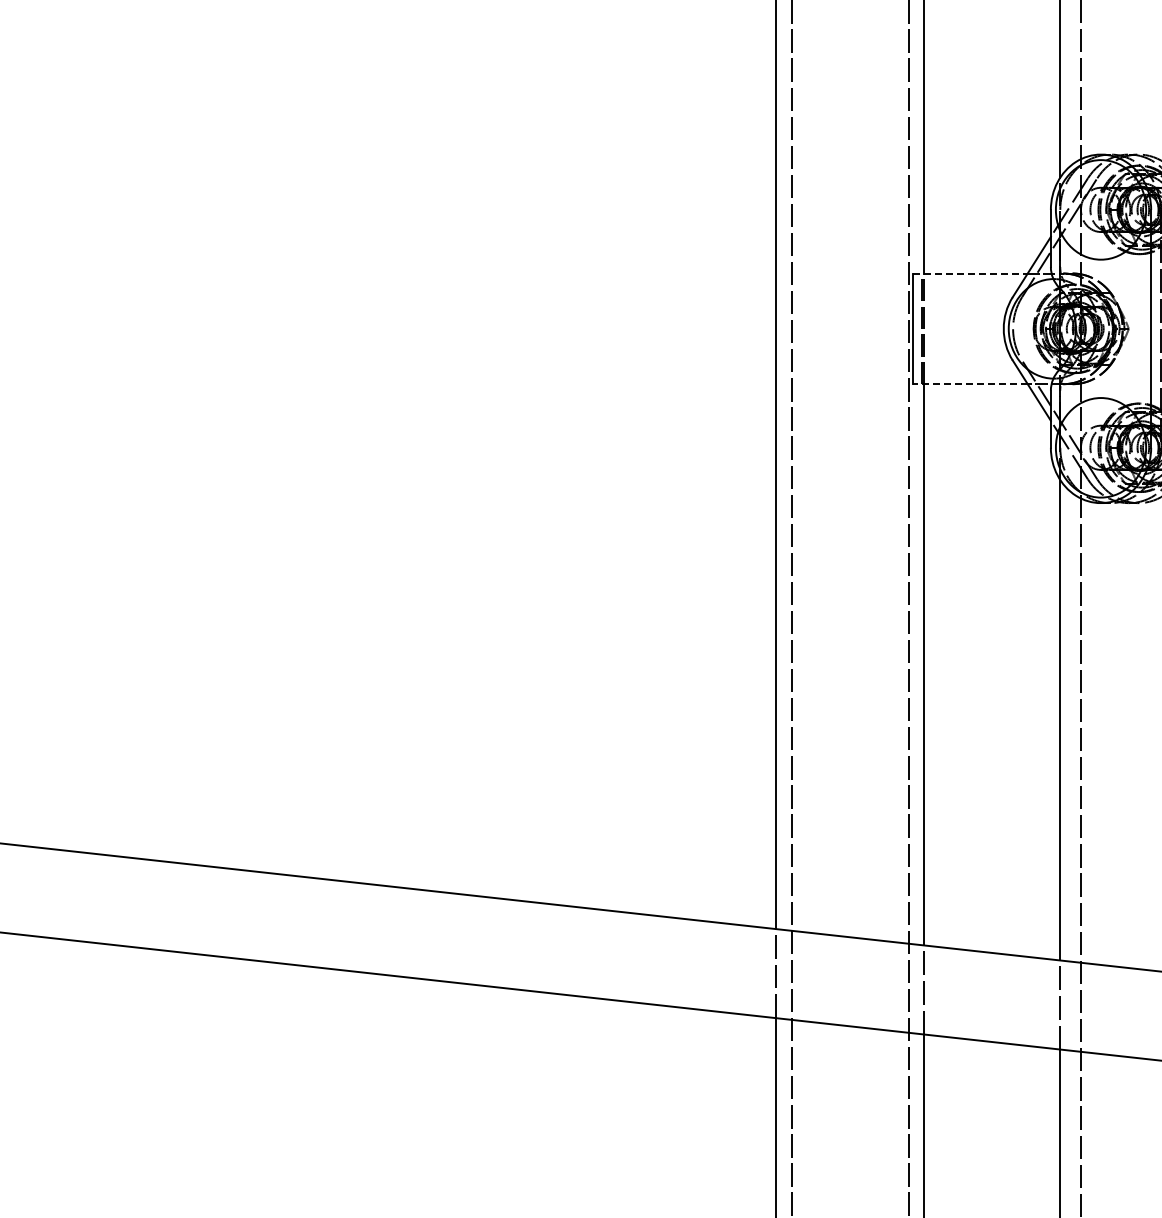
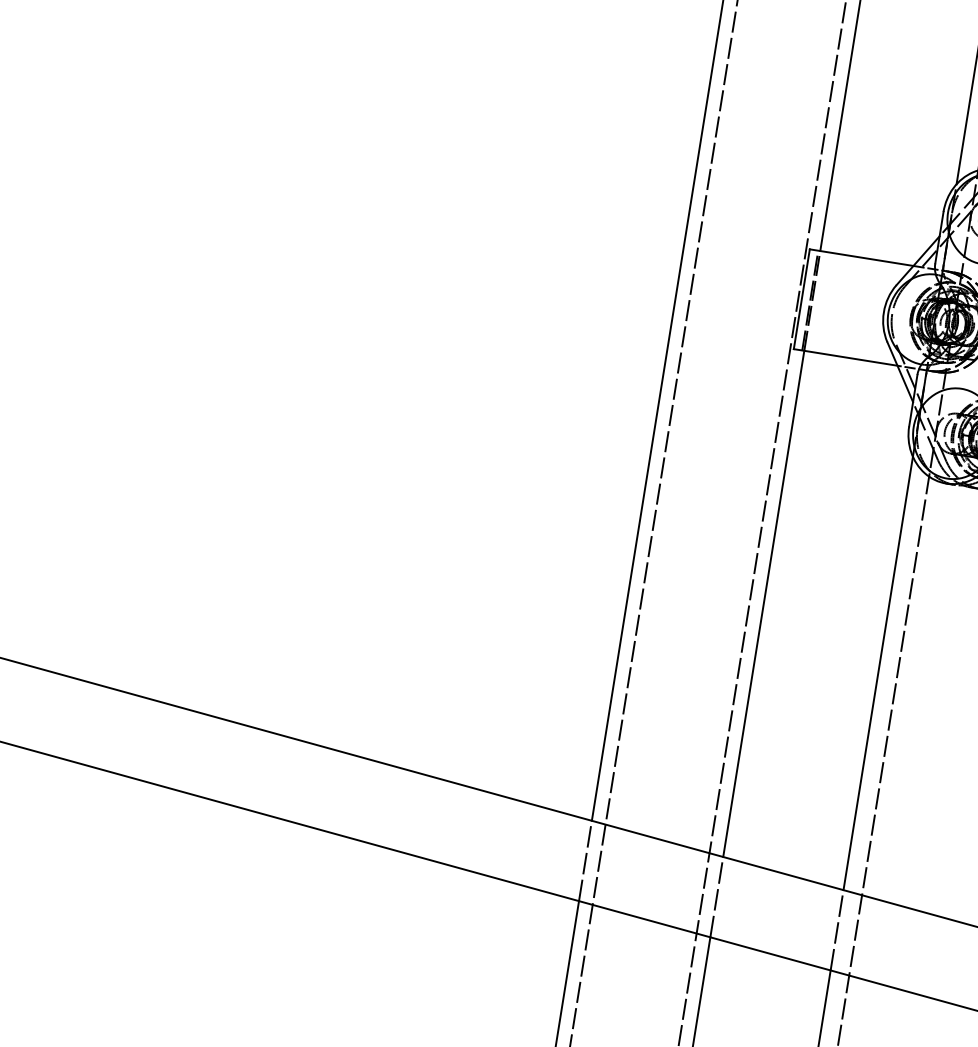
line: (970, 273) -> (861, 257), dashed -> solid
line: (969, 384) -> (844, 357), dashed -> solid

